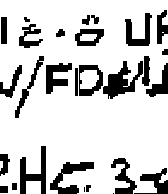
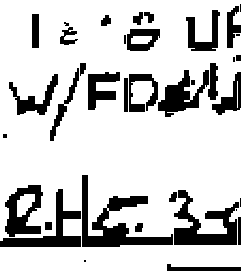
part: (30, 32) -> (68, 33), size x0.6
part: (60, 33) -> (105, 20), moved

